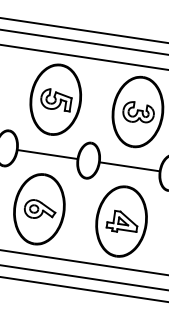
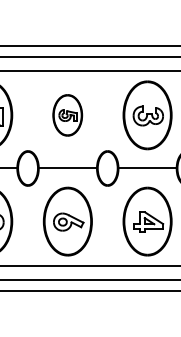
part: (55, 99) -> (67, 115), size x0.6

